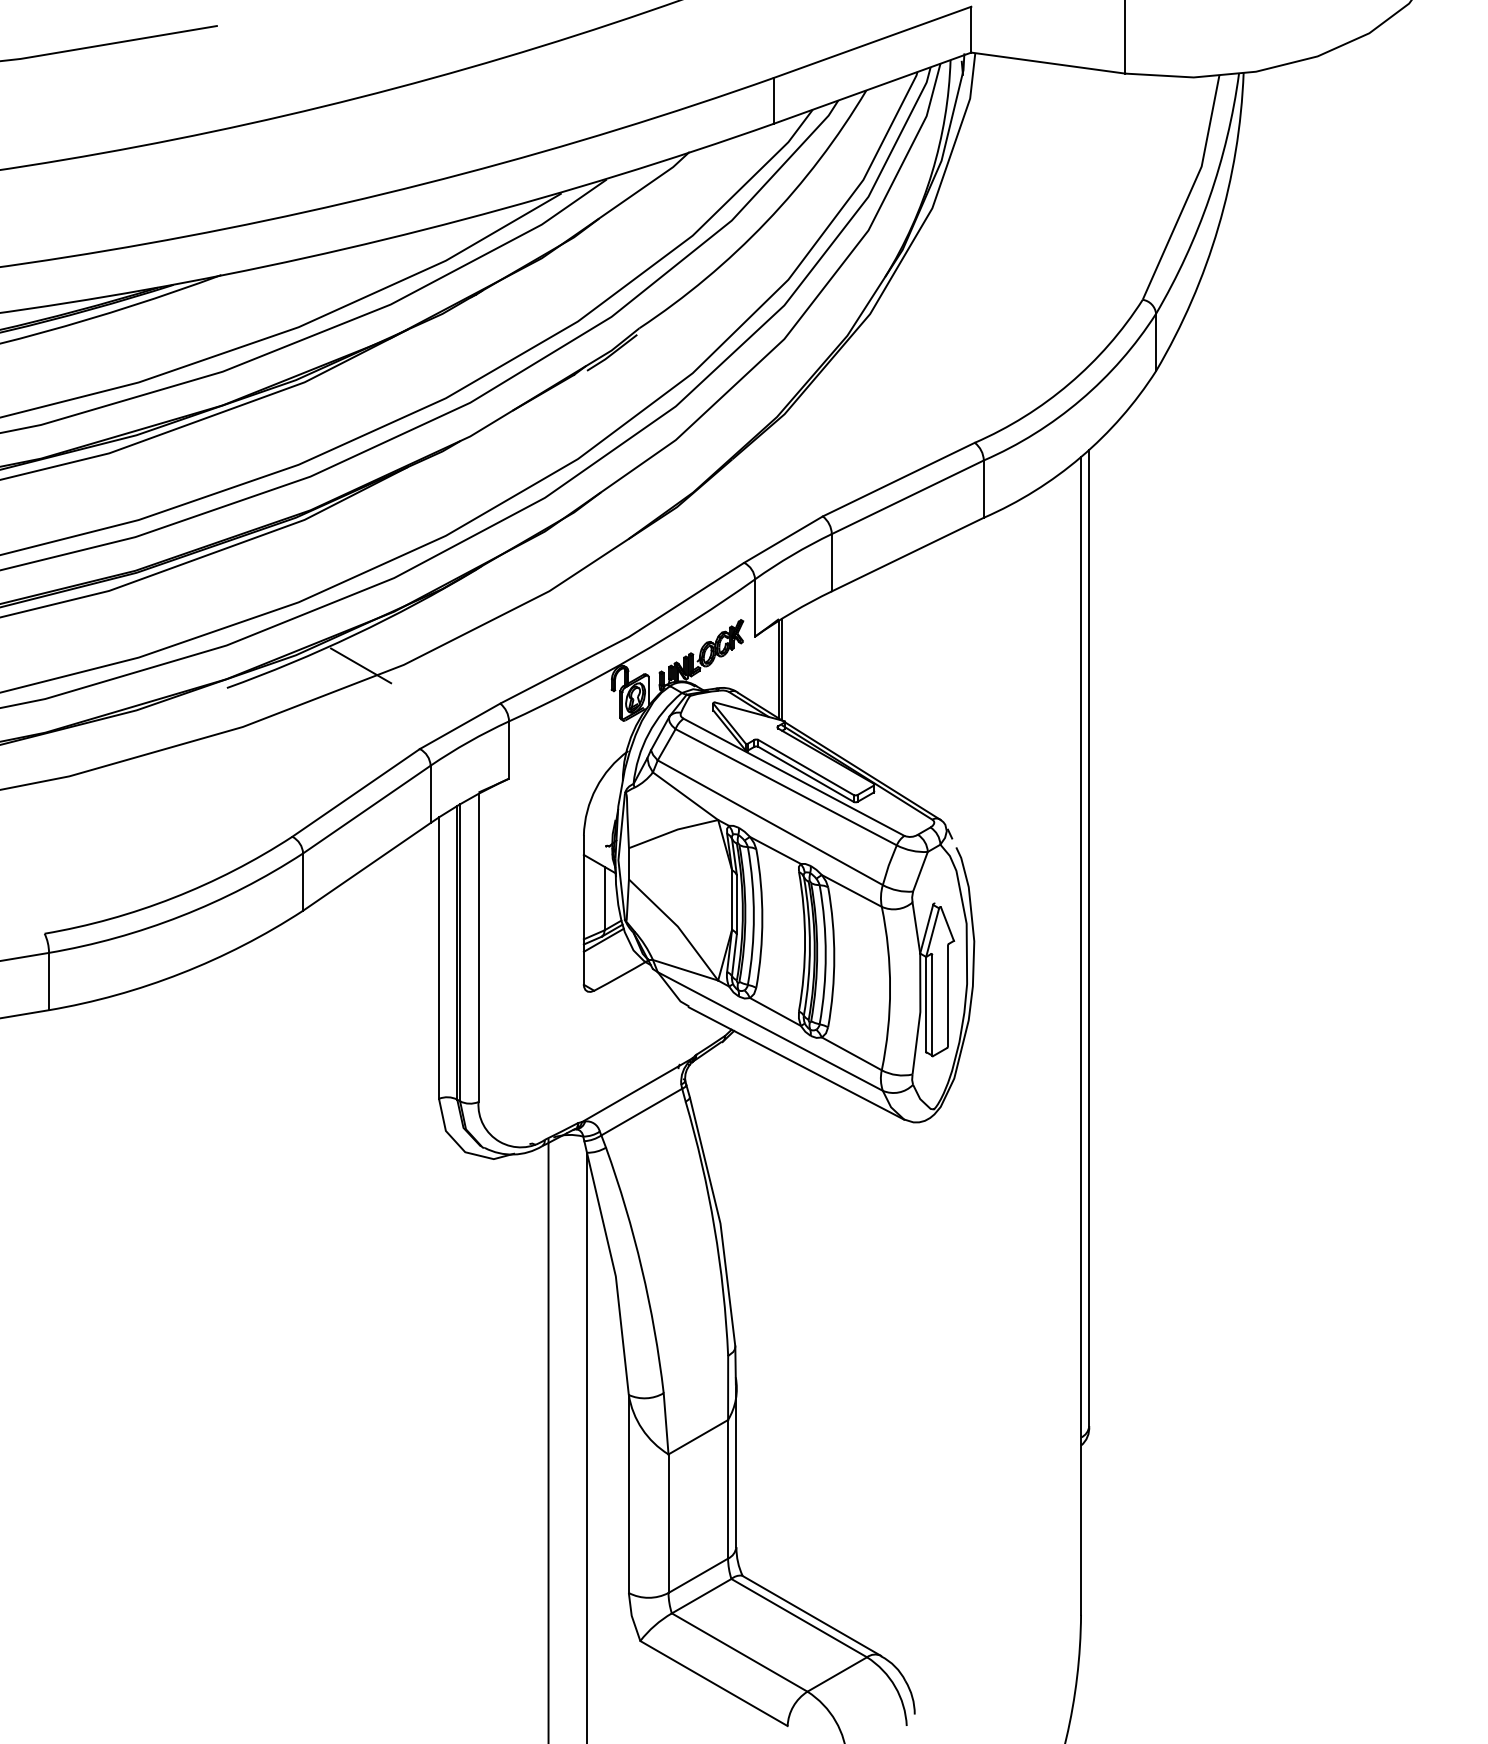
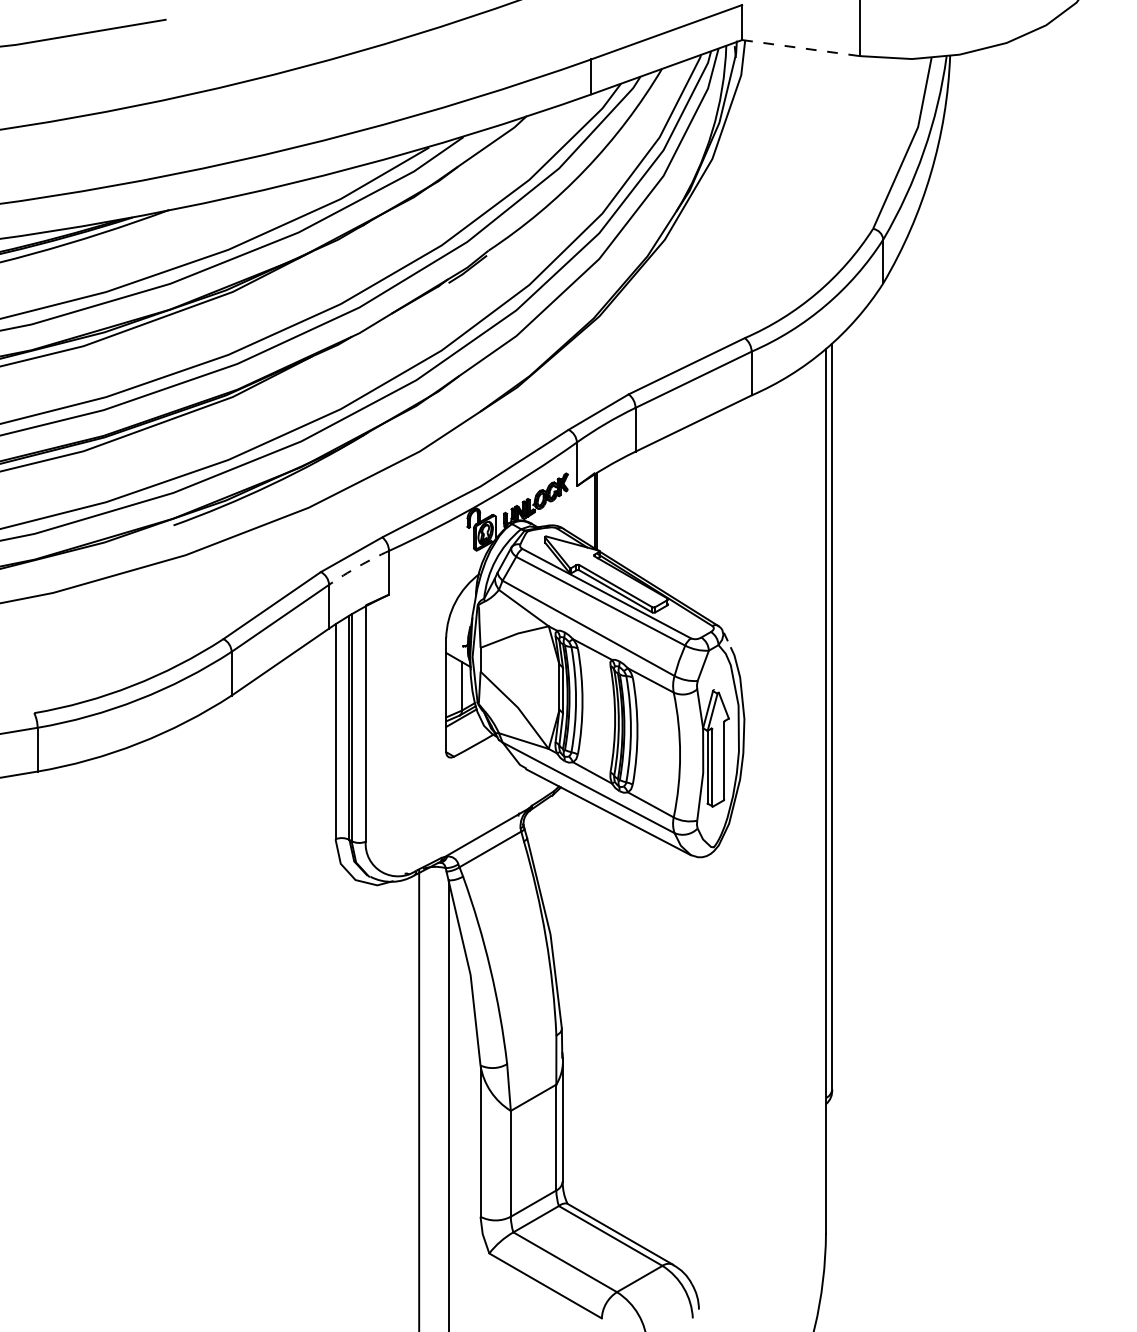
line: (1048, 63) -> (801, 48), solid -> dashed
line: (361, 665) -> (276, 508), removed
arc: (468, 741) -> (358, 566), solid -> dashed

